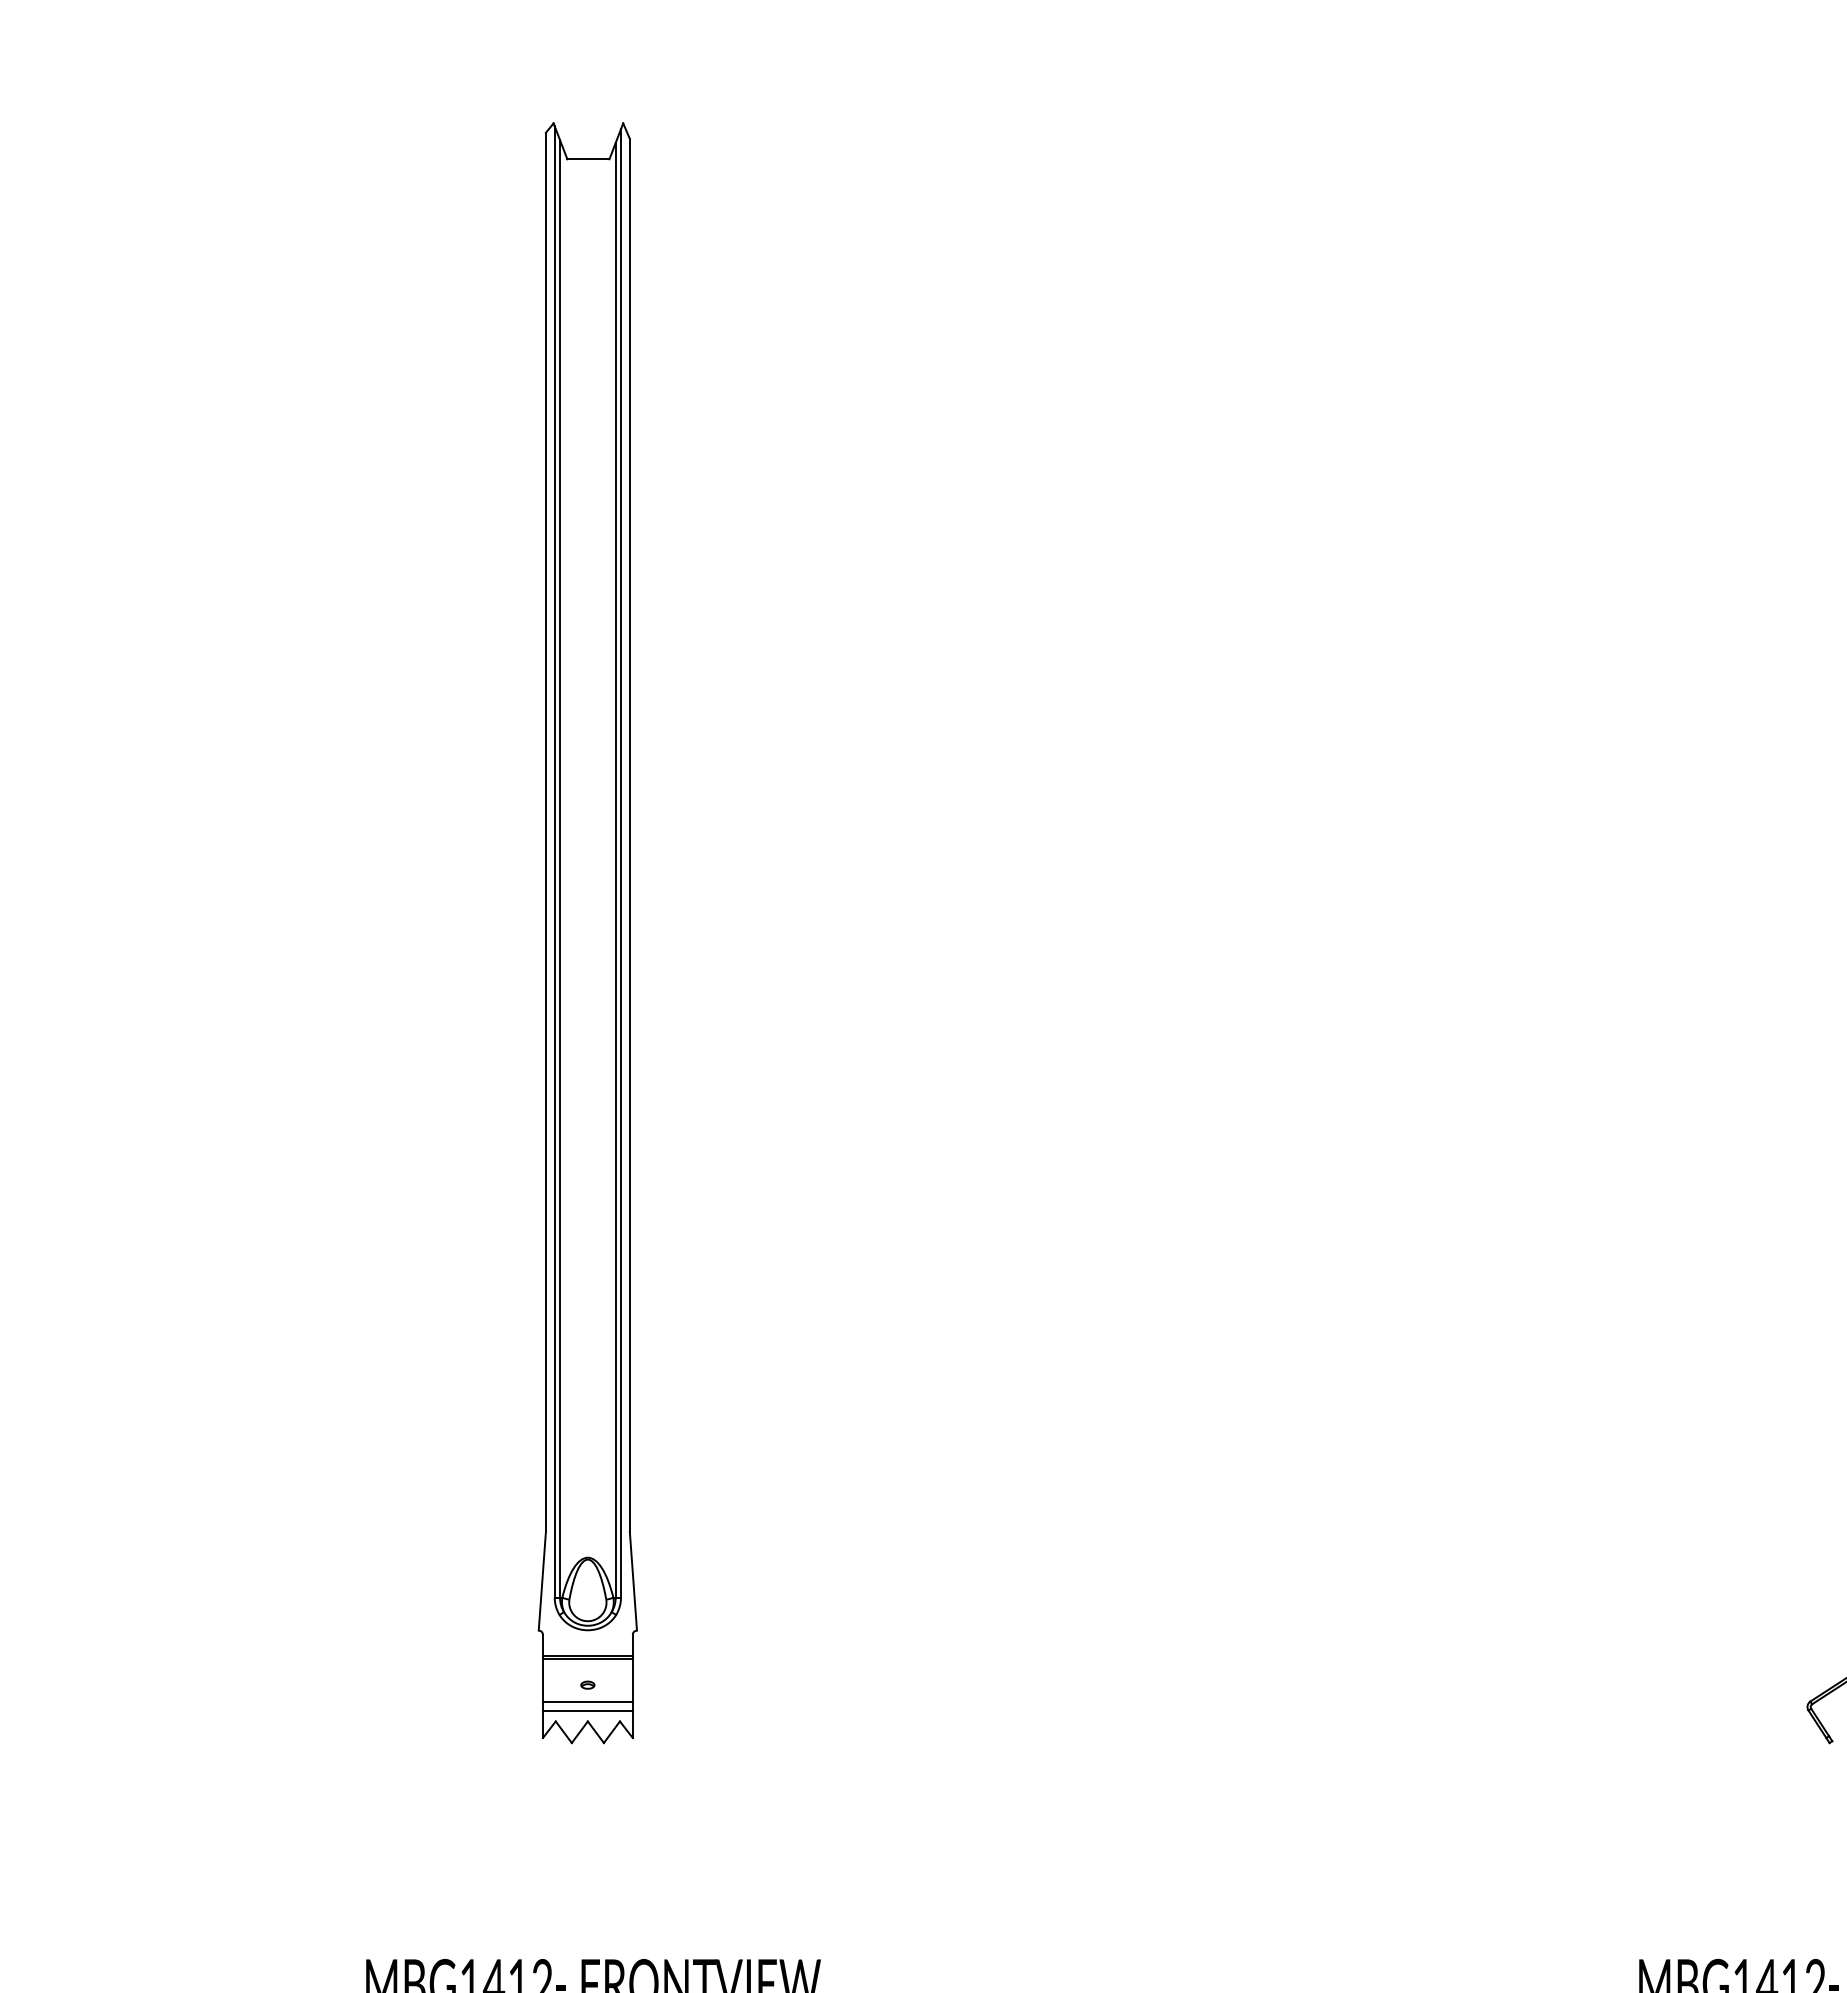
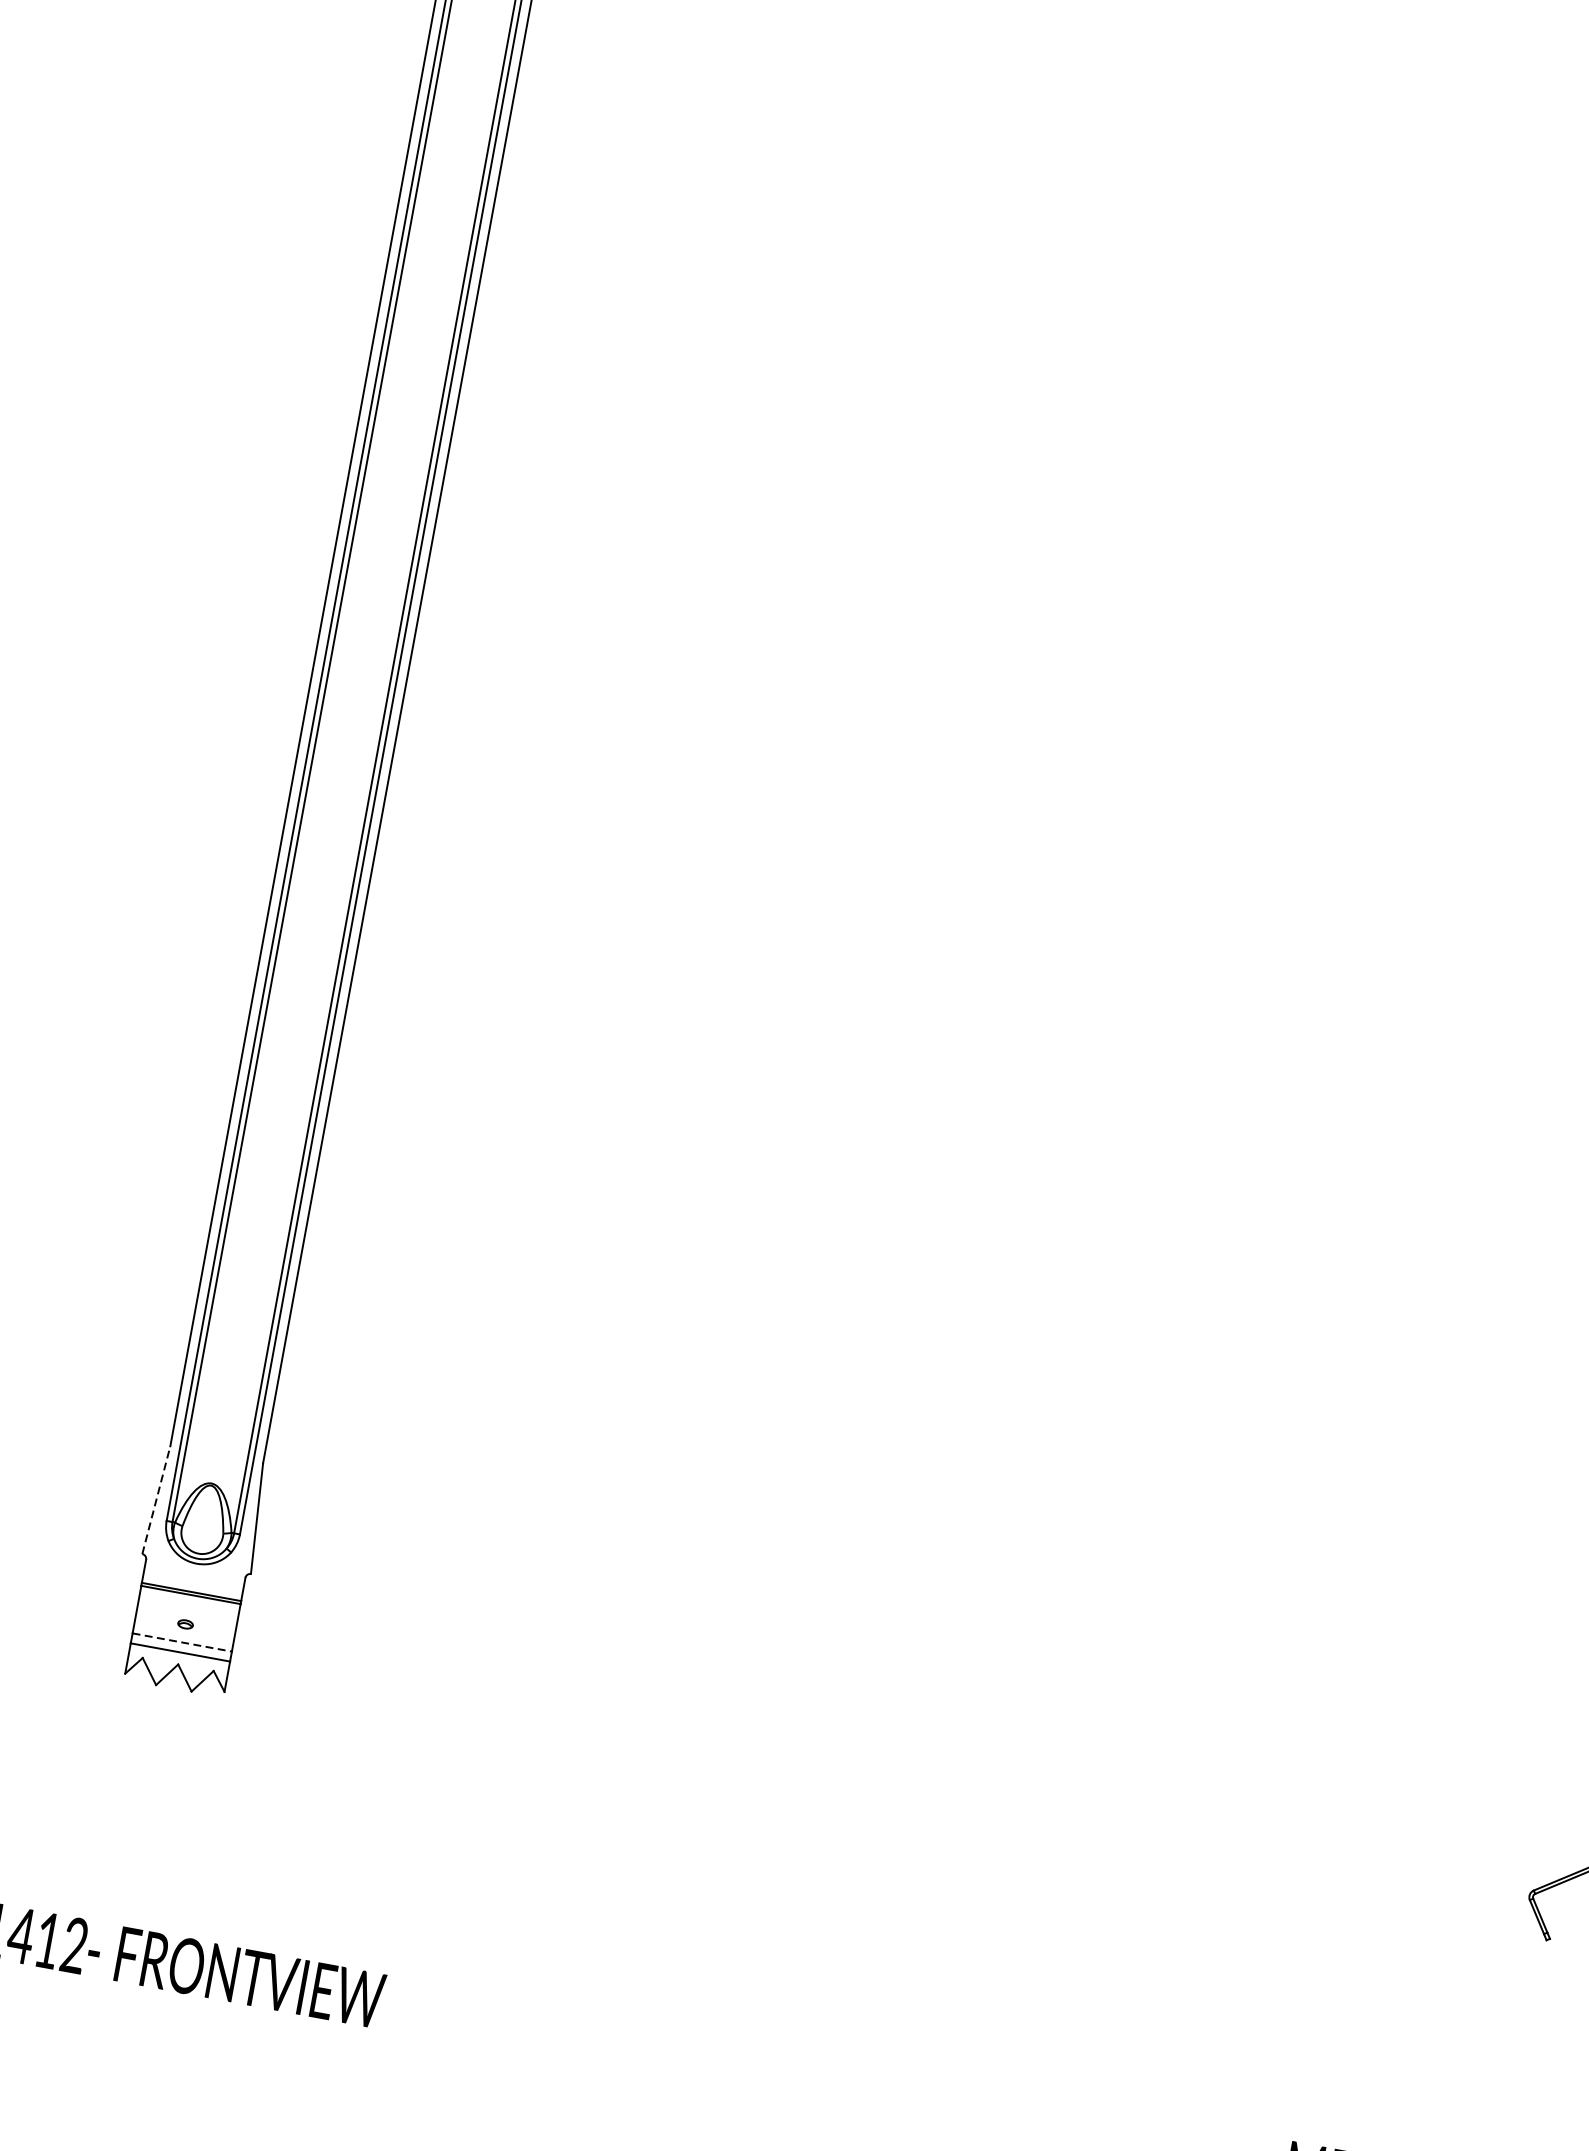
line: (542, 1581) -> (156, 1500), solid -> dashed
line: (587, 1701) -> (181, 1642), solid -> dashed

